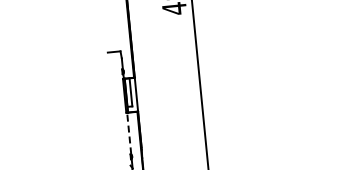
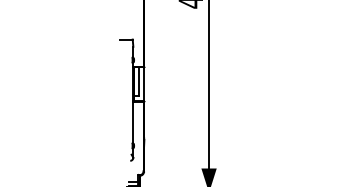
line: (129, 132) -> (133, 121), dashed -> solid

